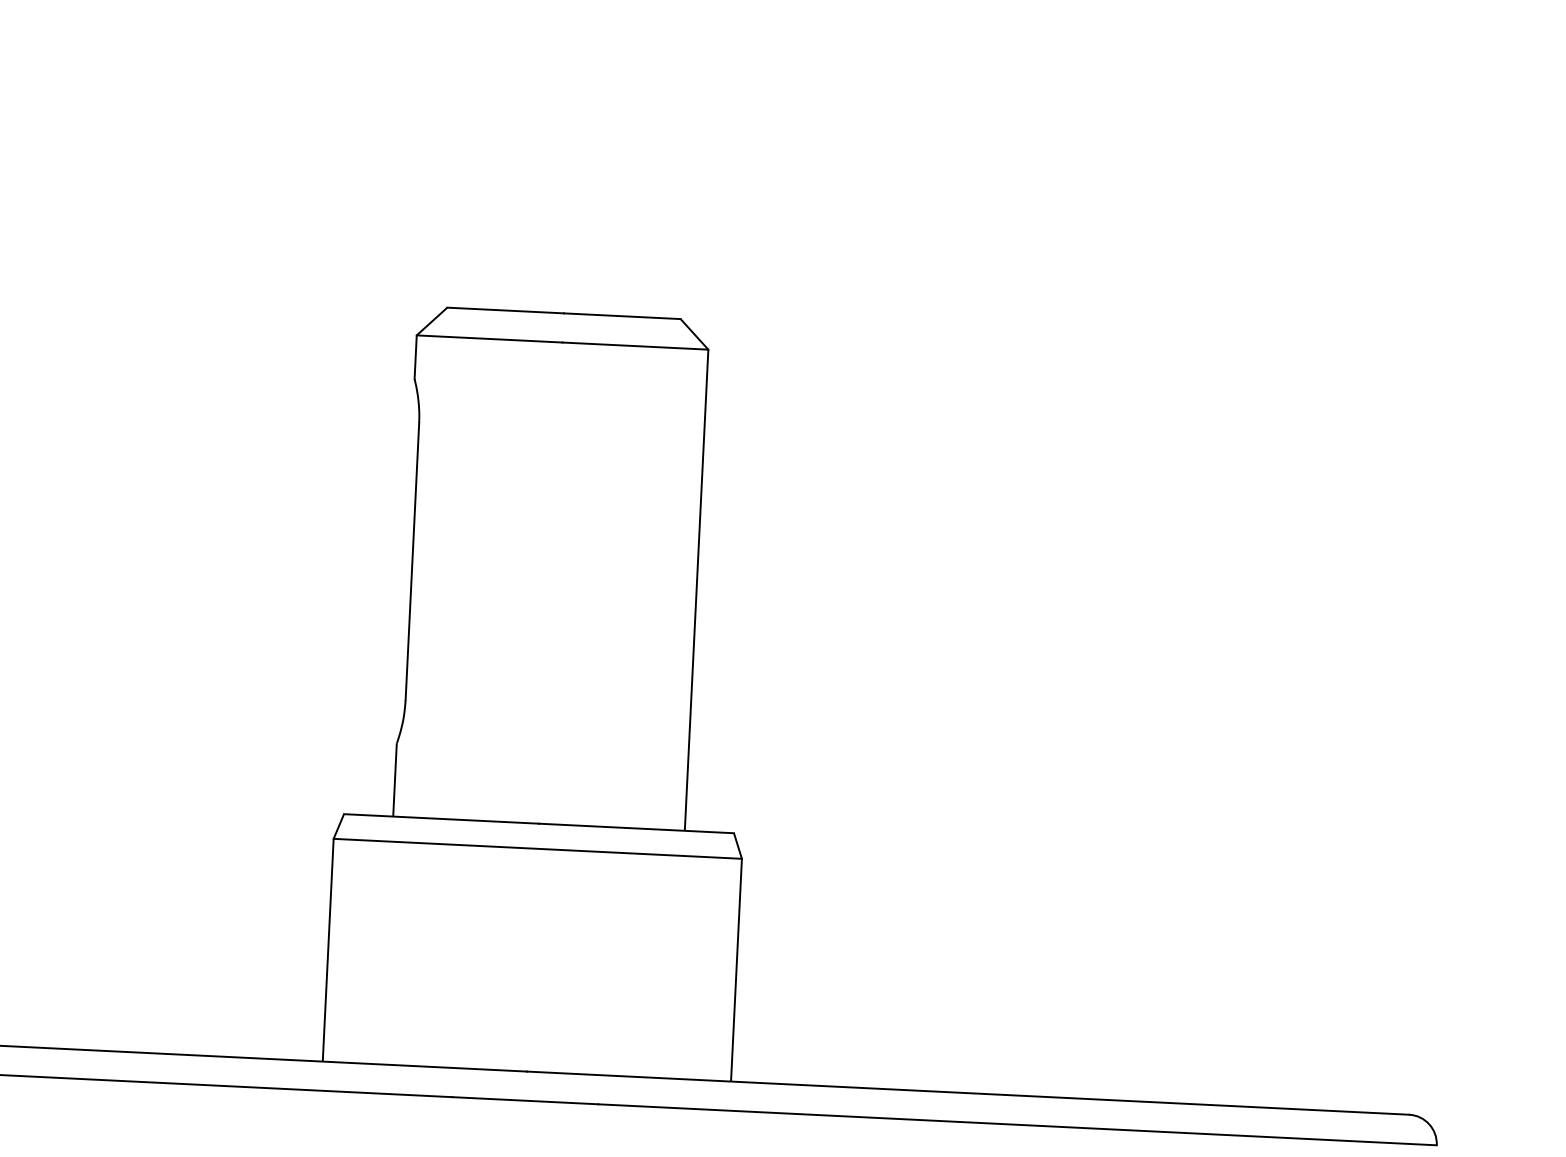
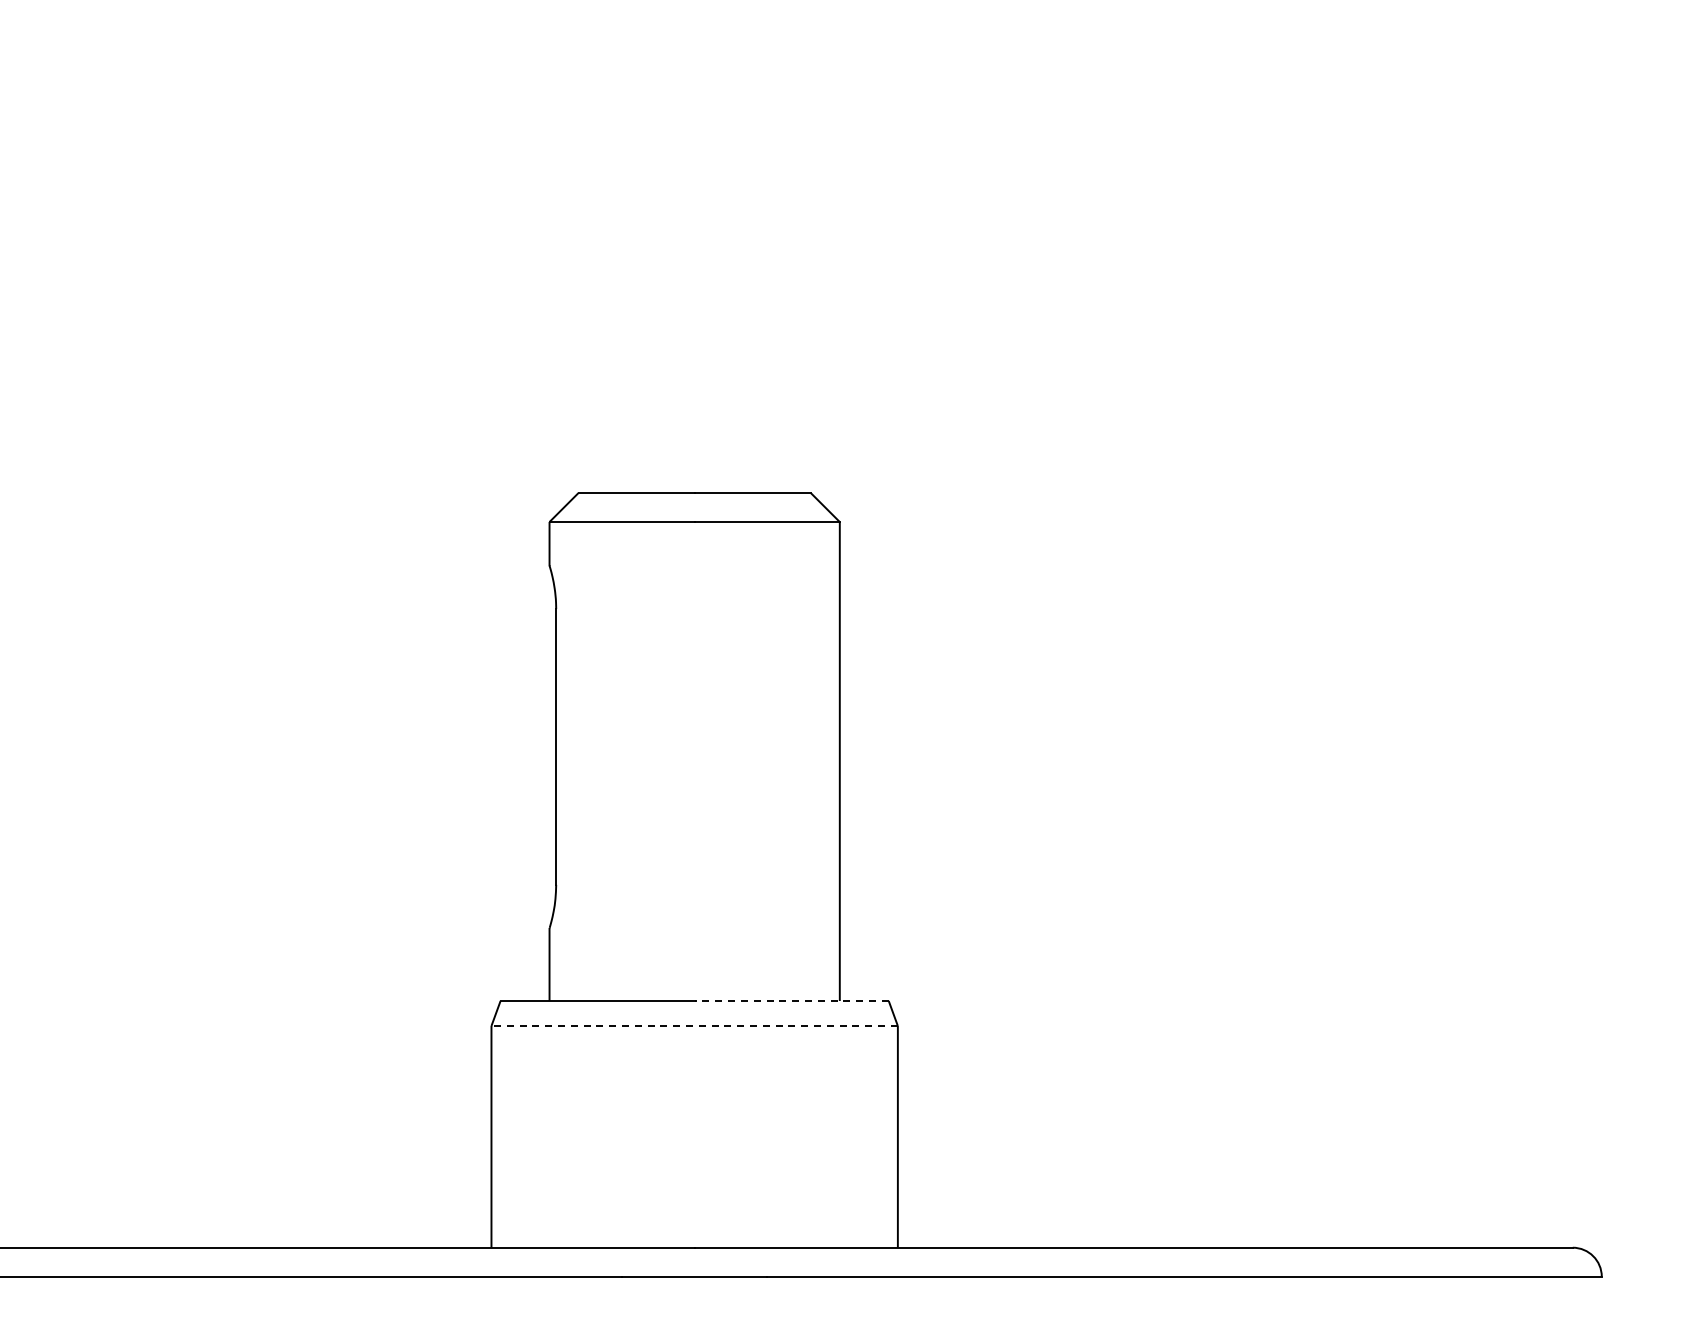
line: (636, 827) -> (791, 1000), solid -> dashed
line: (537, 849) -> (694, 1026), solid -> dashed

